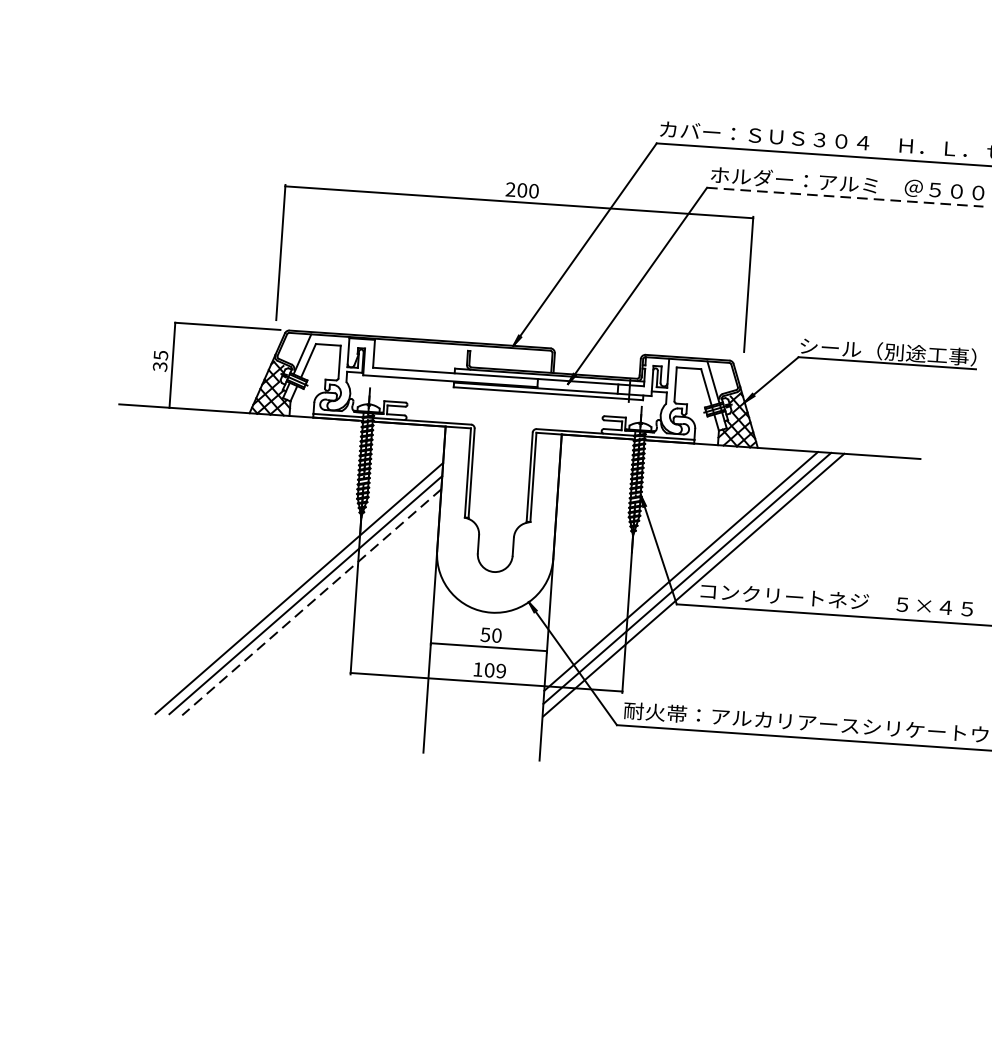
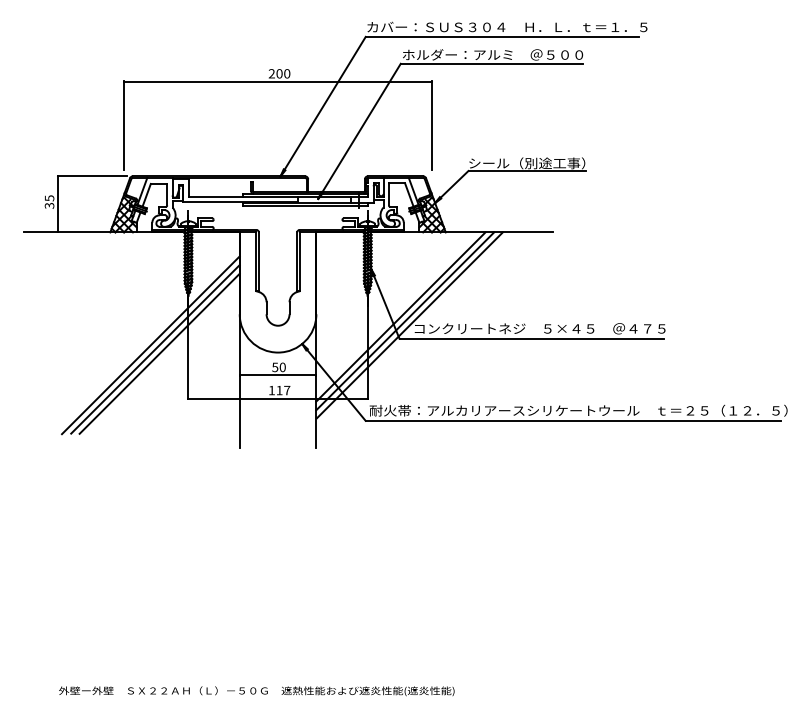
line: (846, 196) -> (492, 63), dashed -> solid
line: (311, 603) -> (159, 354), dashed -> solid
text: (495, 670) -> (283, 390), 109 -> 117

